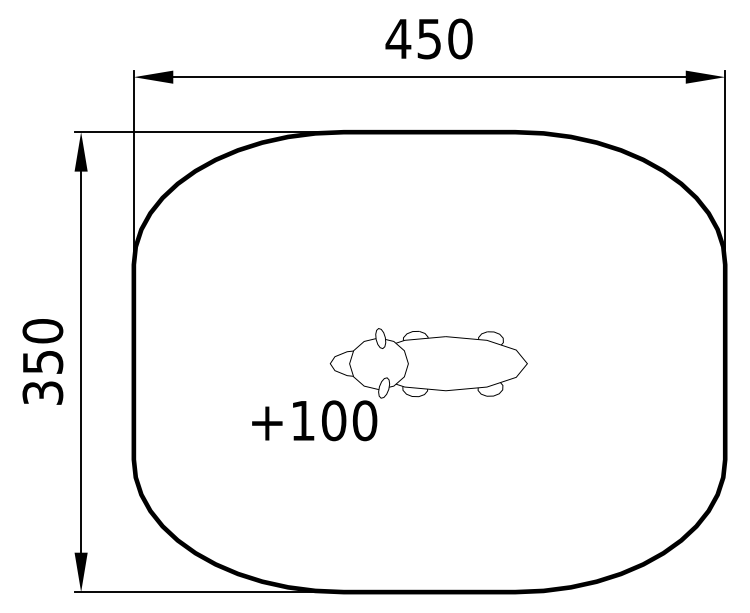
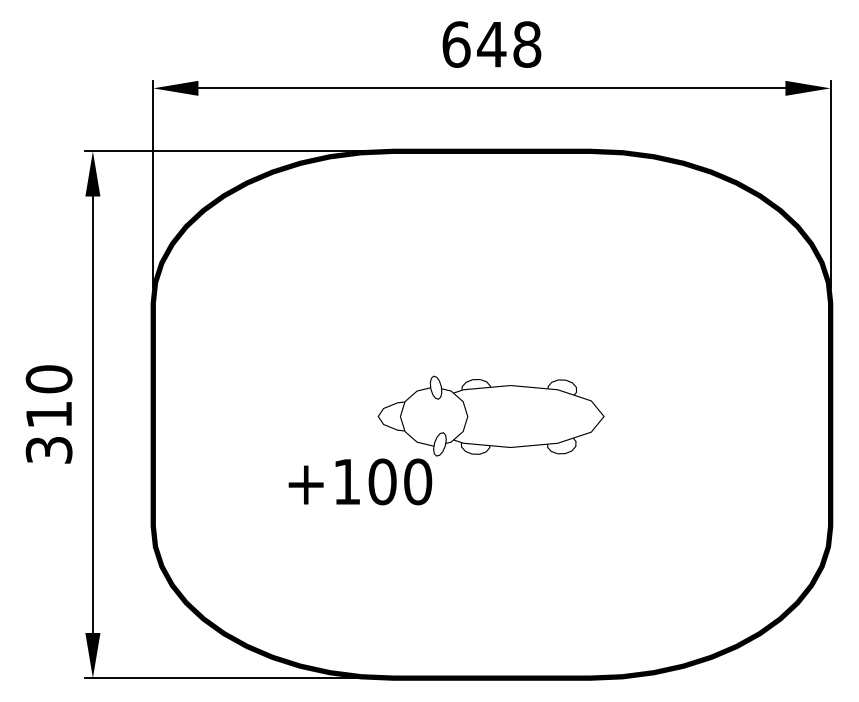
text: (428, 38) -> (490, 44), 450 -> 648
text: (43, 362) -> (49, 415), 350 -> 310

